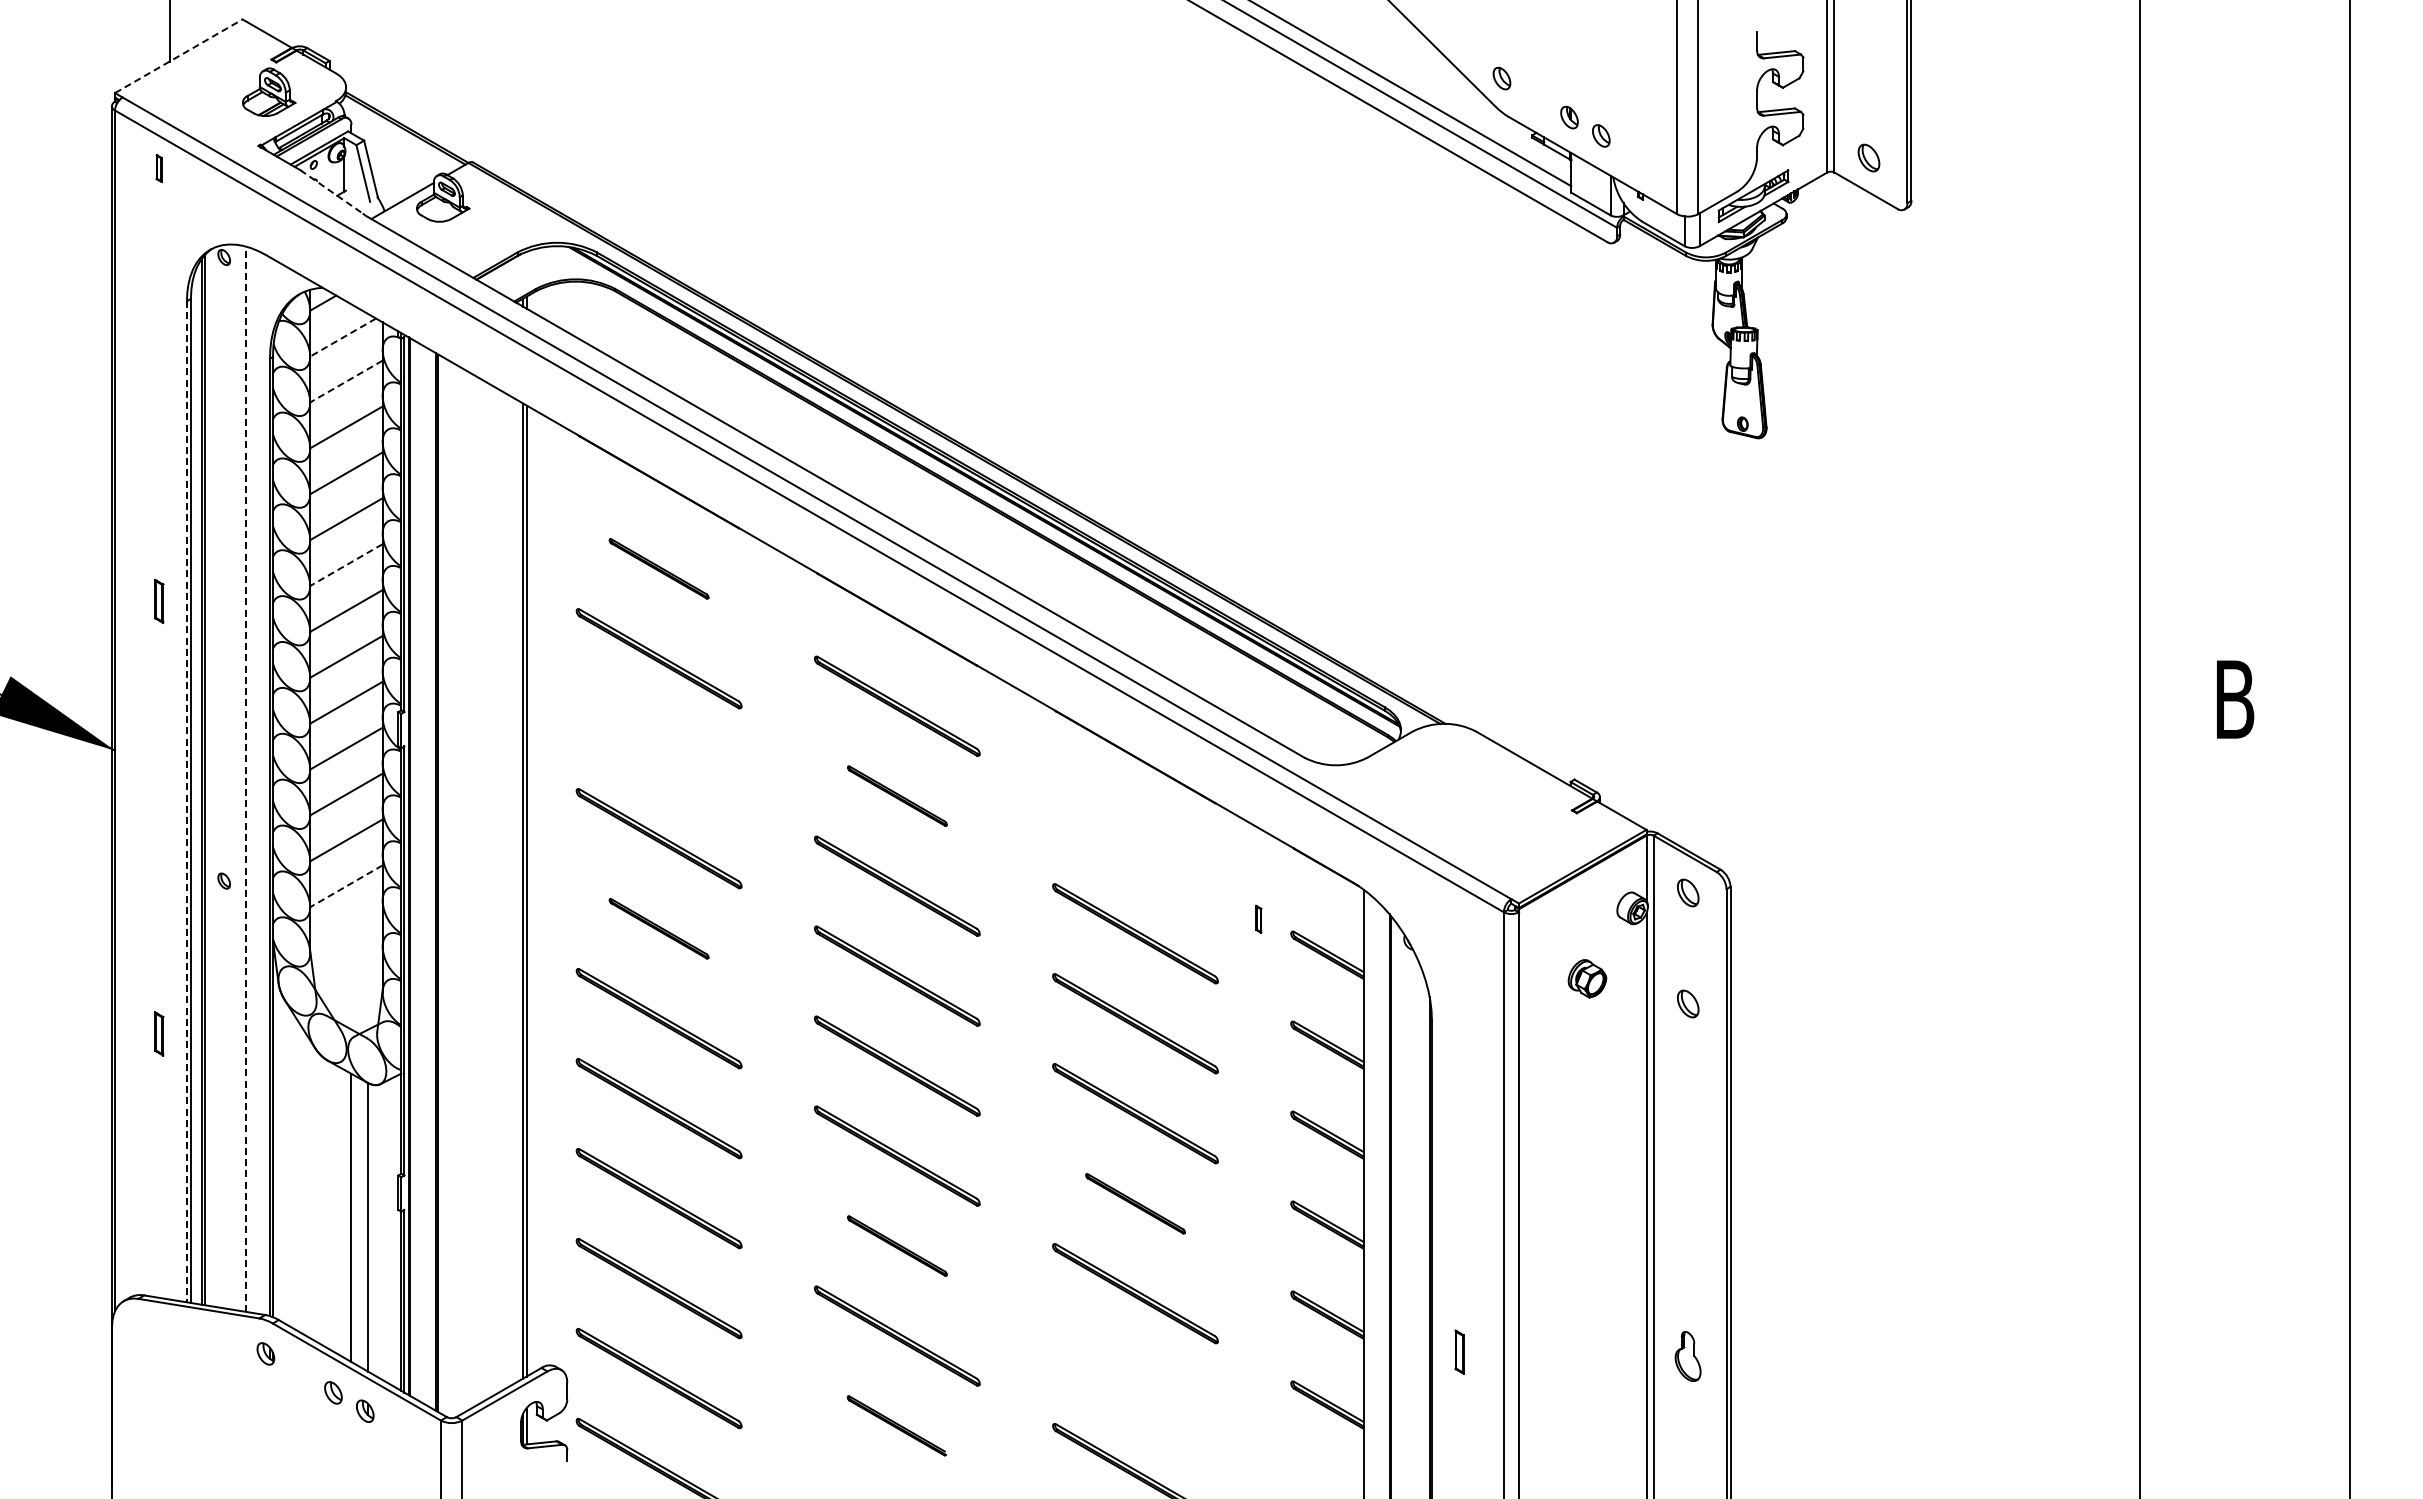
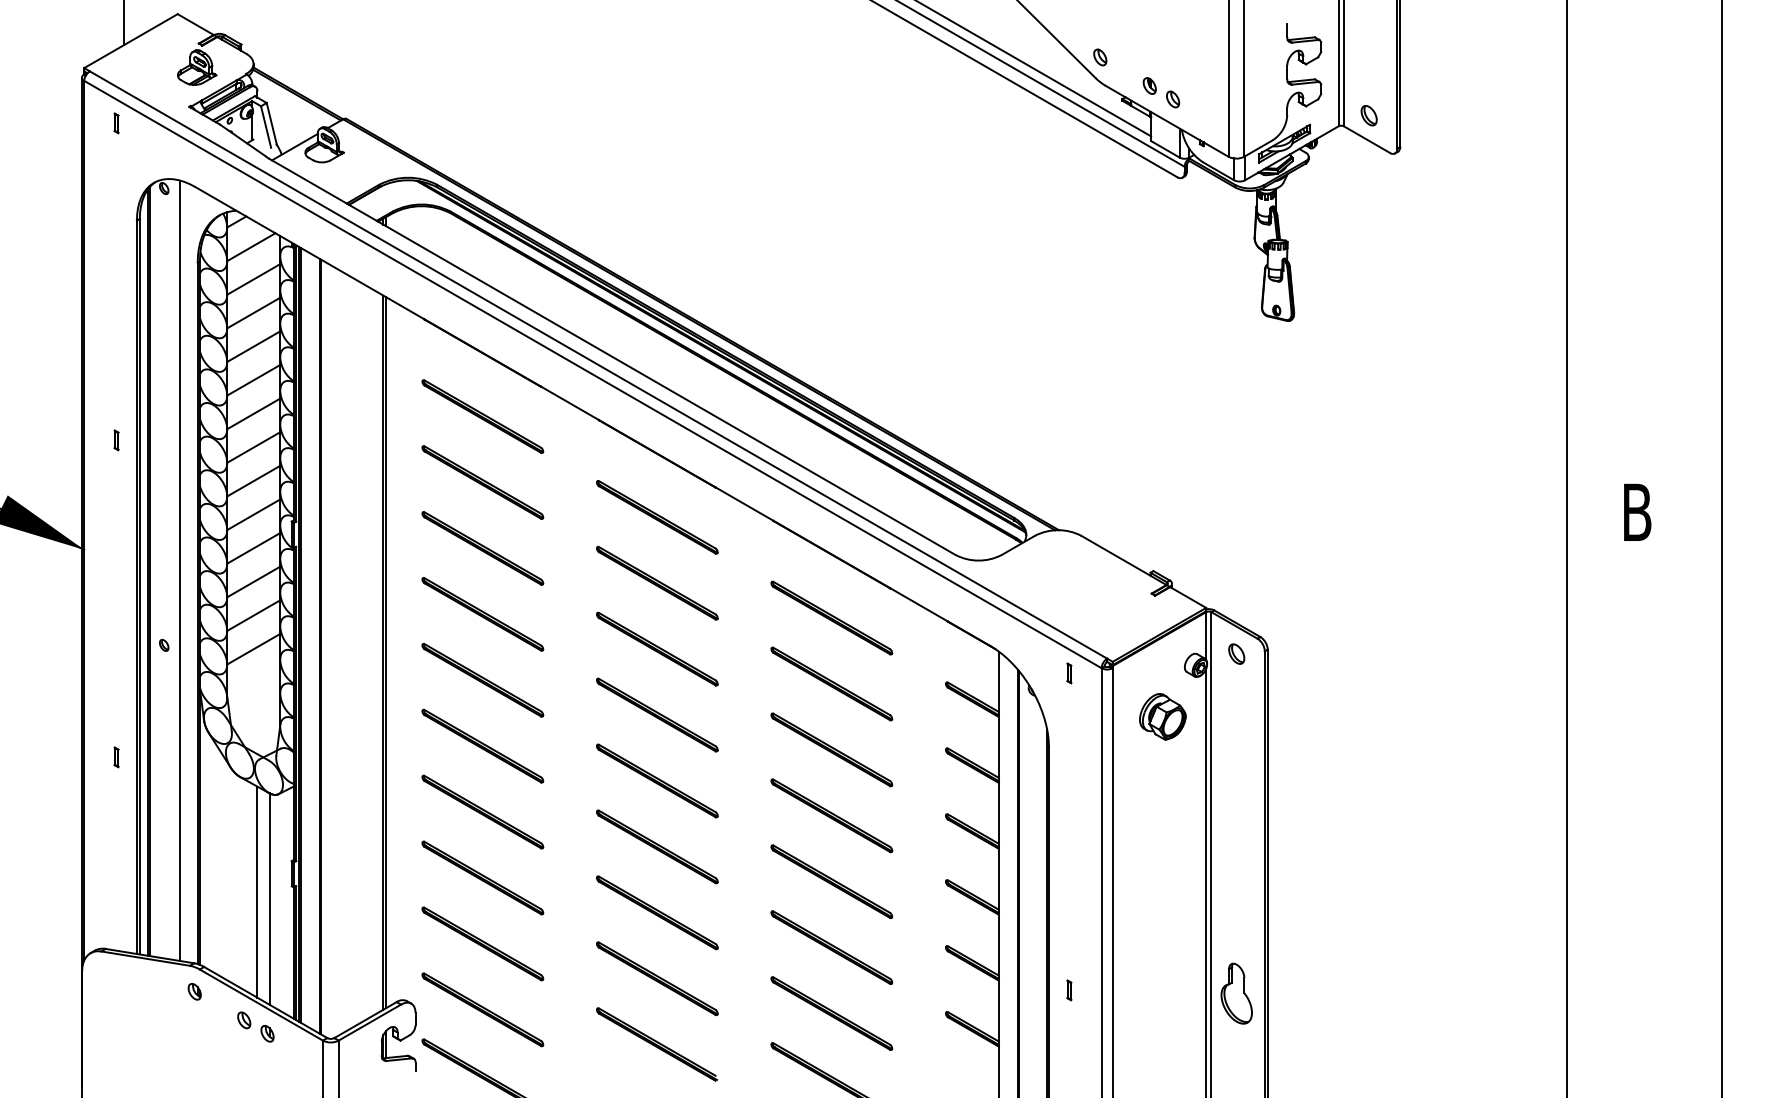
line: (178, 56) -> (130, 41), dashed -> solid
line: (331, 192) -> (242, 140), dashed -> solid
line: (343, 337) -> (251, 247), dashed -> solid
line: (346, 381) -> (253, 279), dashed -> solid
line: (346, 565) -> (253, 414), dashed -> solid
part: (658, 568) -> (482, 416), size x1.67
part: (158, 600) -> (116, 439), size x0.62
part: (658, 748) -> (482, 548), added
line: (246, 779) -> (180, 570), dashed -> solid
part: (897, 795) -> (657, 582), size x1.67
line: (186, 801) -> (136, 587), dashed -> solid
part: (1135, 843) -> (831, 617), added
line: (346, 886) -> (253, 649), dashed -> solid
part: (1258, 919) -> (1069, 673), moved
part: (658, 928) -> (482, 680), size x1.67
part: (1587, 978) -> (1162, 716), size x1.67
part: (1688, 1003) -> (1236, 735), removed
part: (158, 1033) -> (116, 757), size x0.62
part: (1135, 1203) -> (831, 881), size x1.67
part: (897, 1245) -> (657, 912), size x1.67
part: (1459, 1351) -> (1069, 990), size x0.62
part: (1687, 1356) -> (1236, 993), size x1.67
part: (1135, 1383) -> (831, 1013), added
part: (896, 1425) -> (656, 1044), size x1.67

